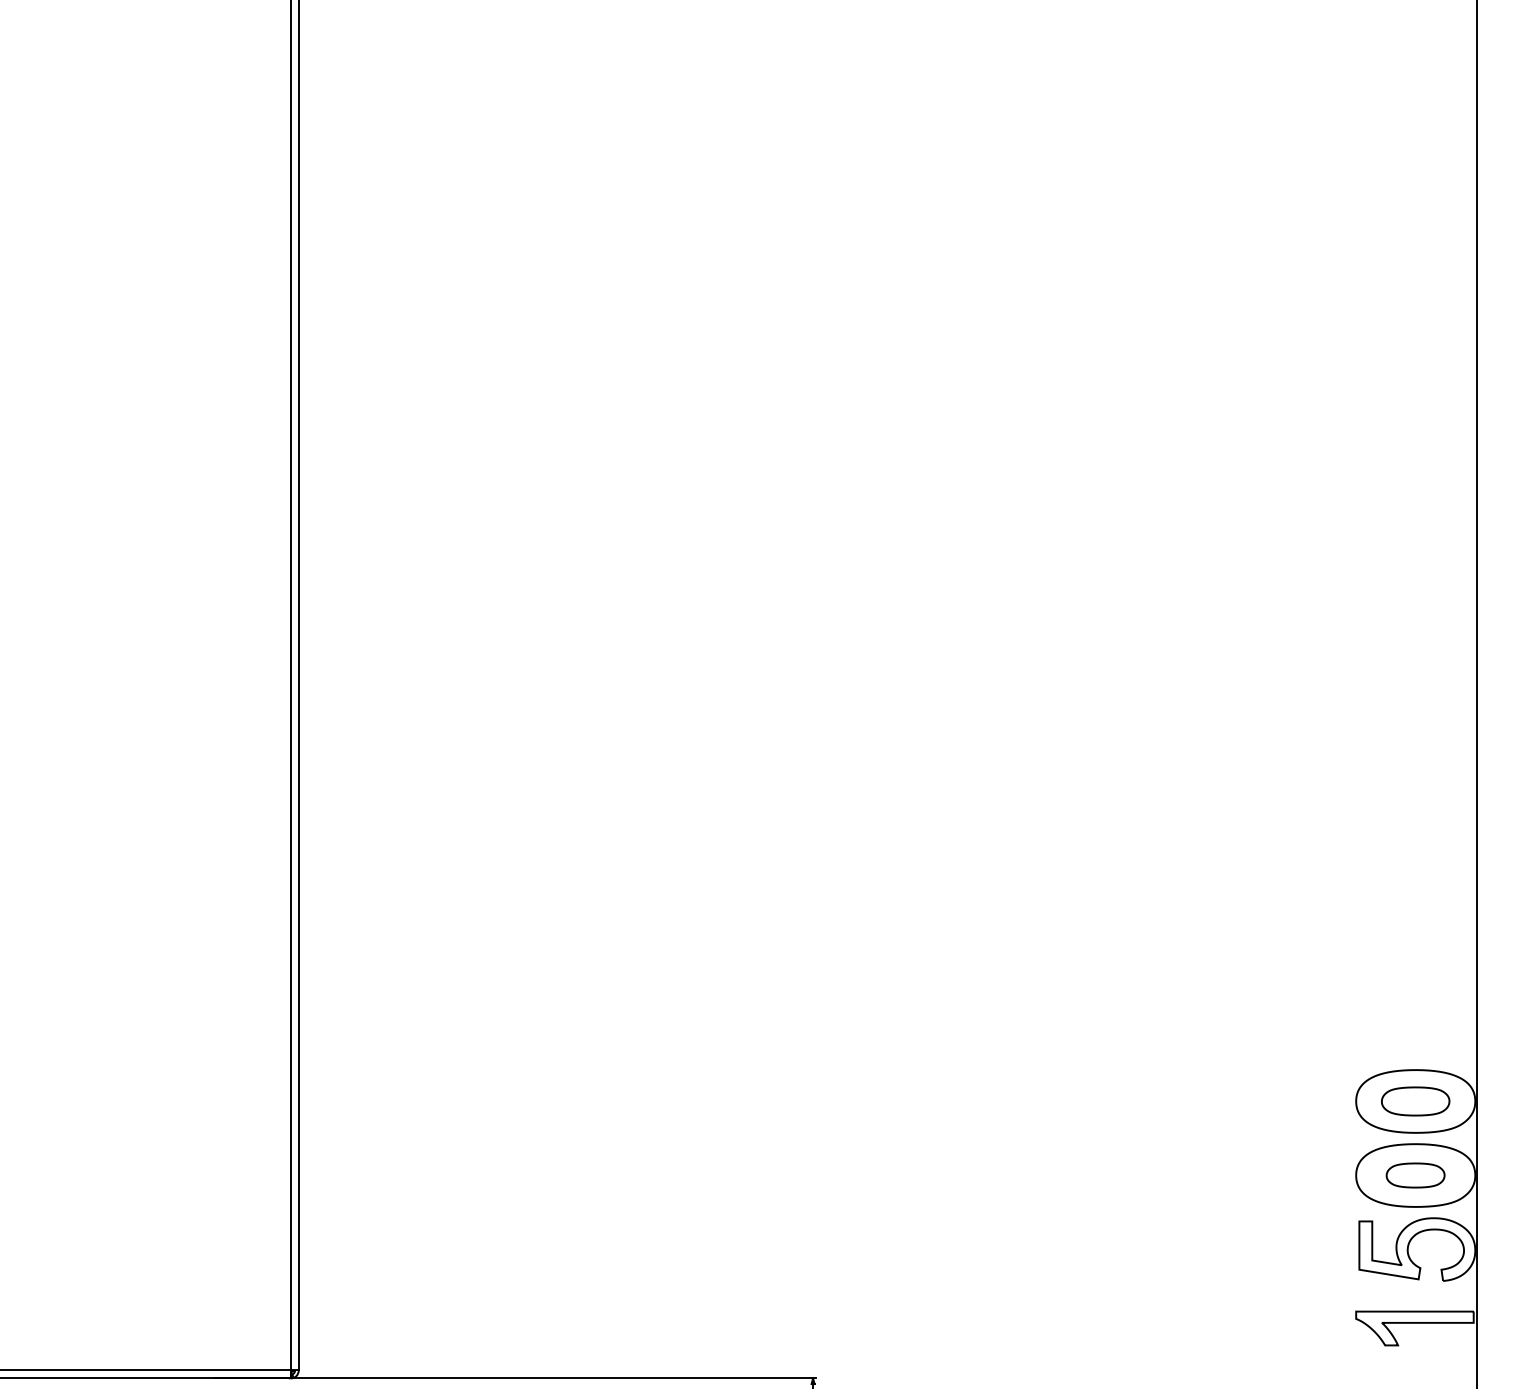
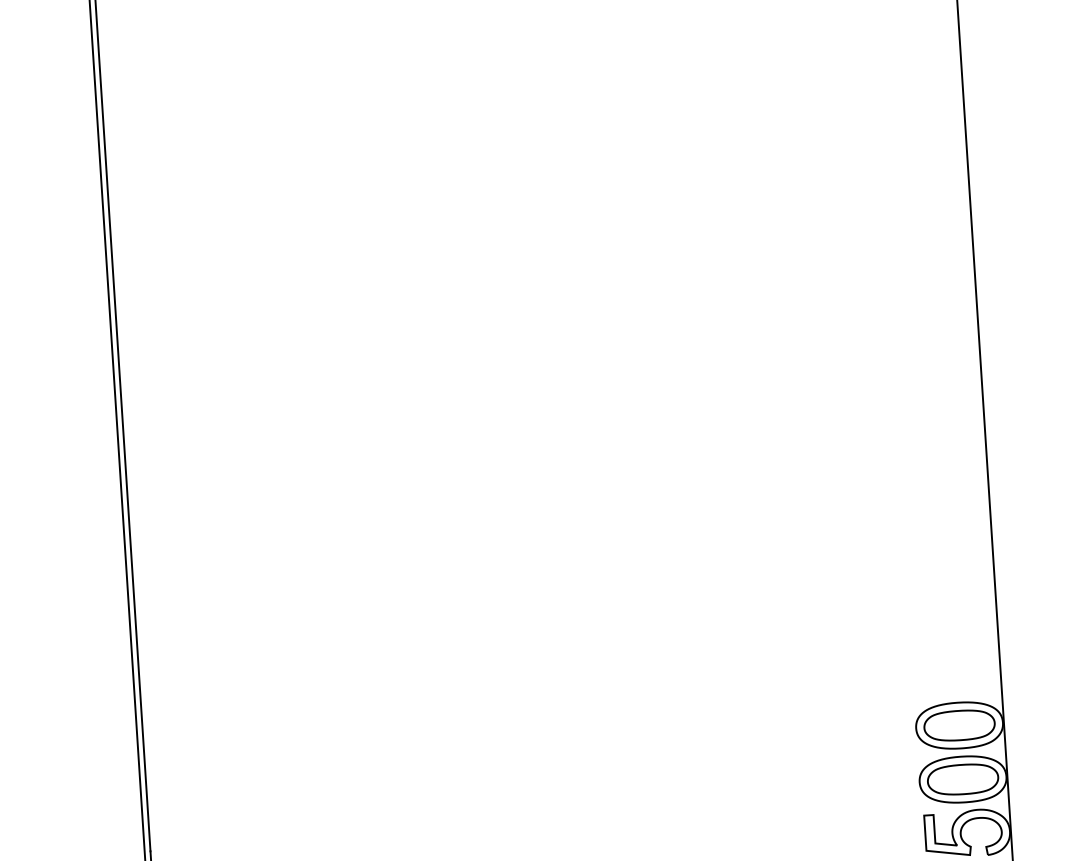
part: (1415, 1101) -> (959, 725), size x1.43
part: (1415, 1175) -> (962, 779), size x1.67

